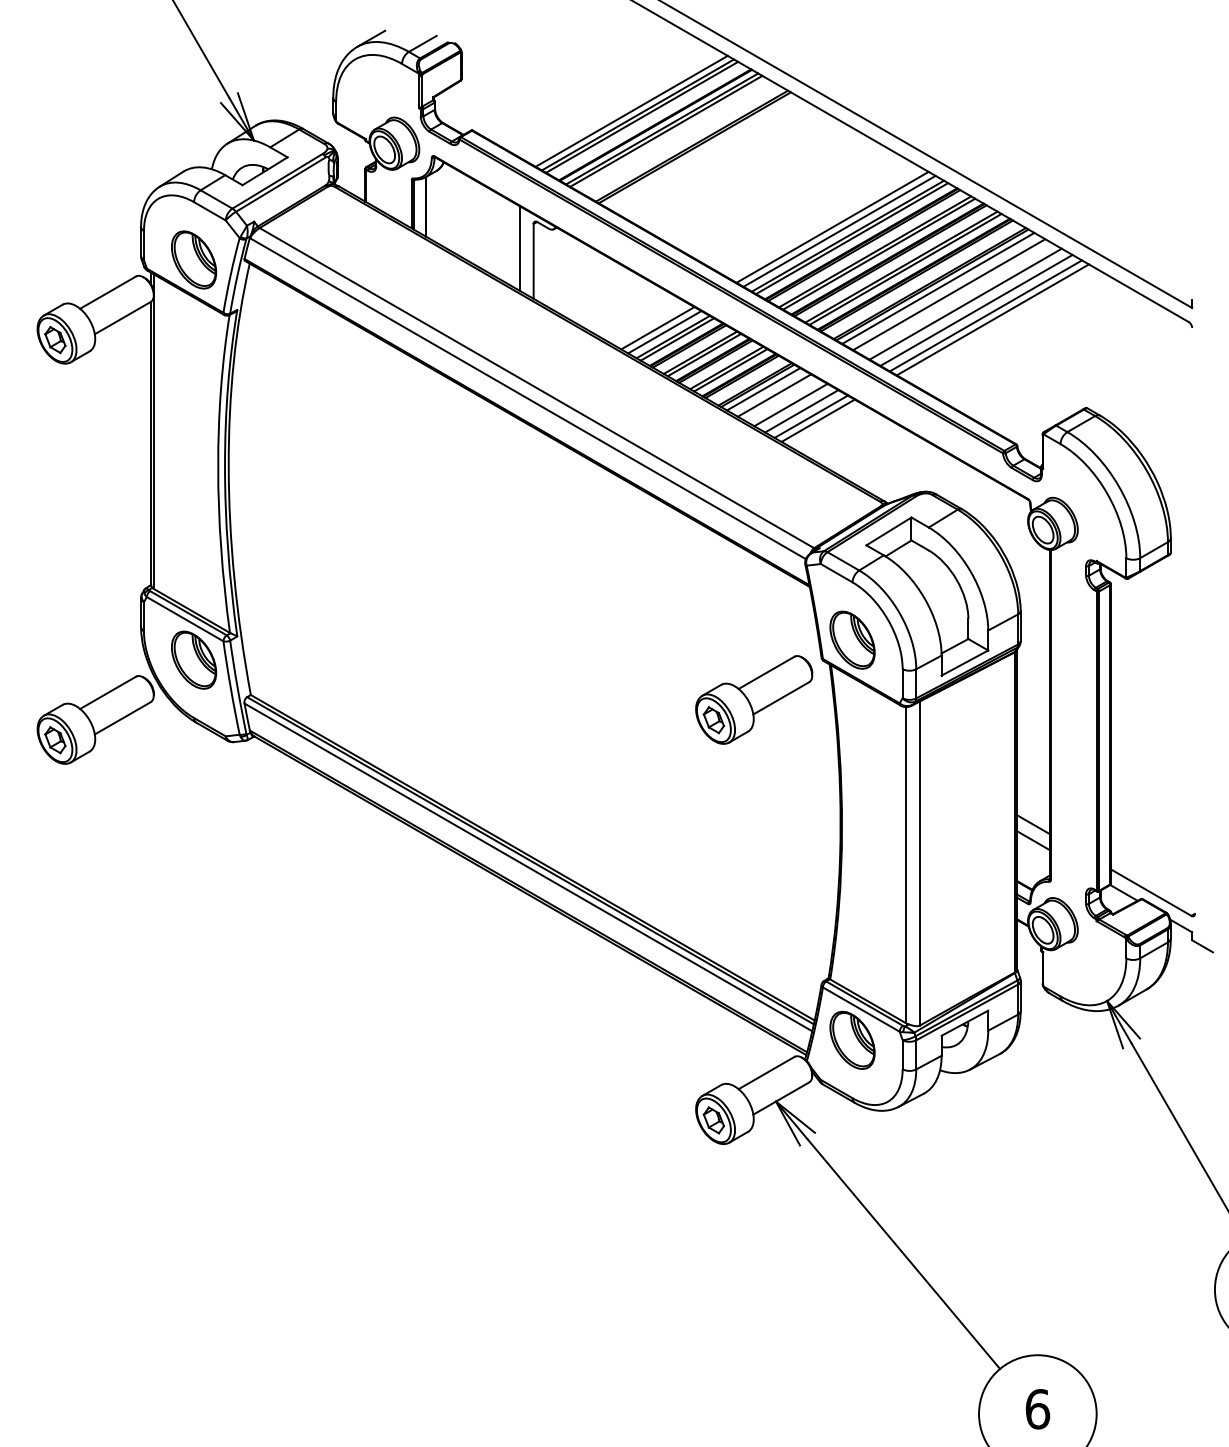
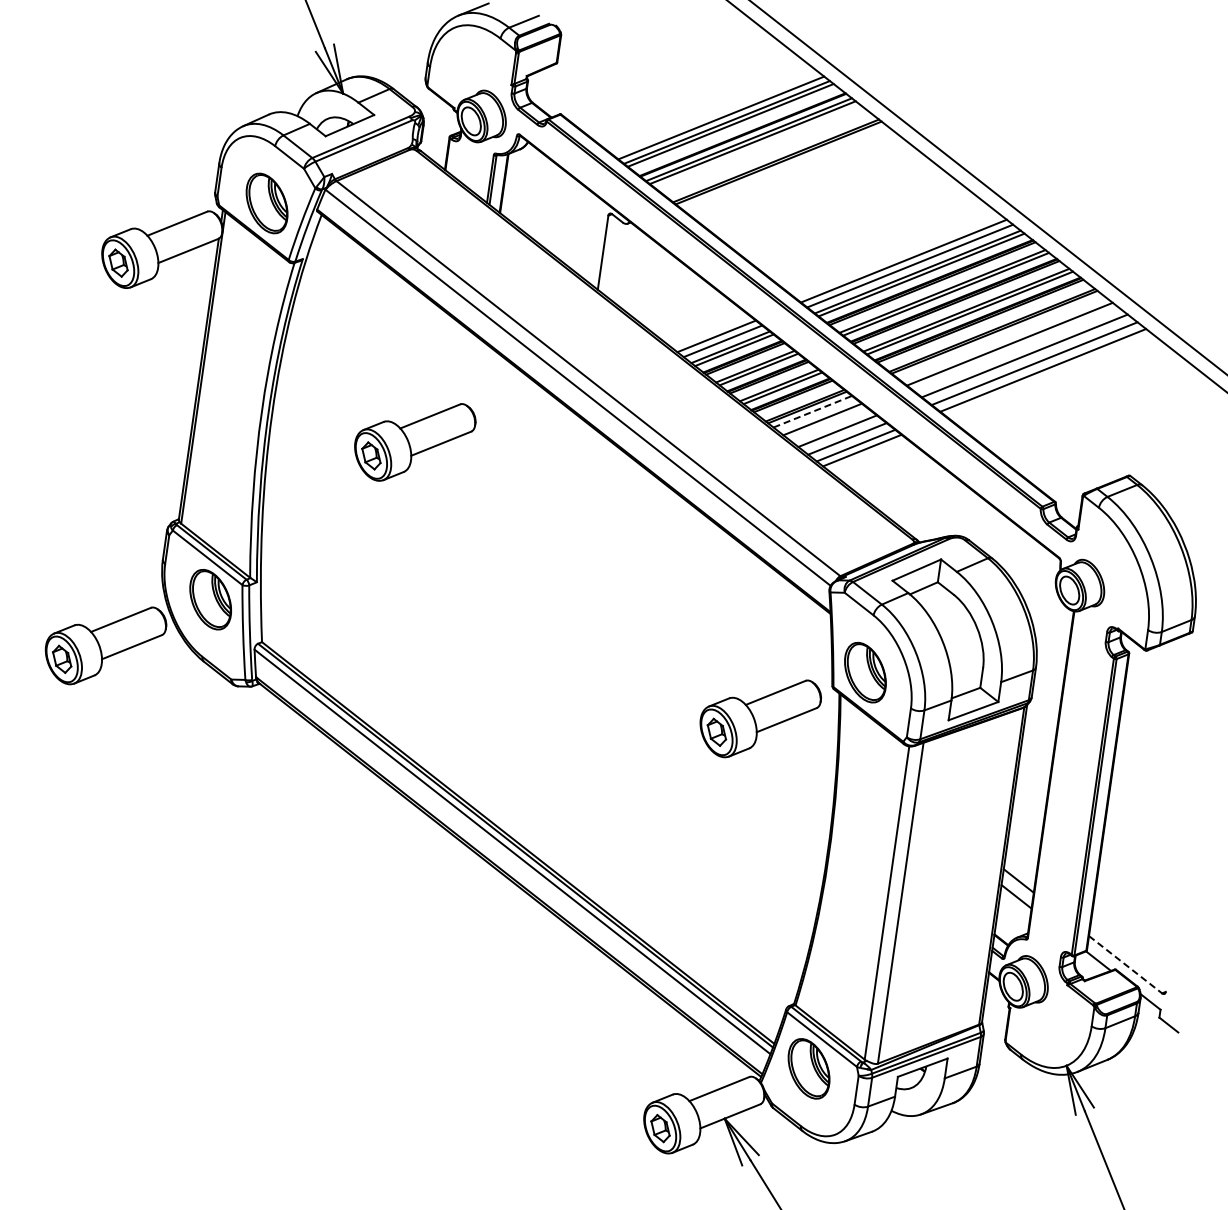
line: (519, 248) -> (590, 237), removed
line: (938, 287) -> (1000, 335), removed
line: (992, 319) -> (1049, 374), removed
line: (764, 389) -> (813, 412), solid -> dashed
part: (373, 474) -> (414, 441), added
line: (1151, 892) -> (1125, 964), solid -> dashed

